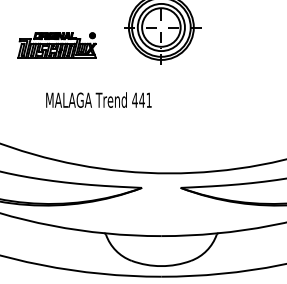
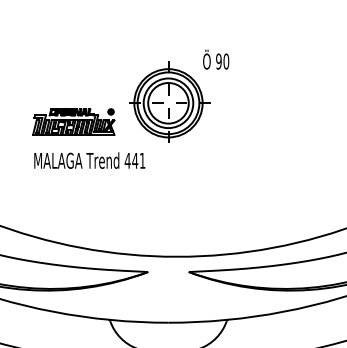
part: (56, 44) -> (73, 121), moved
text: (98, 99) -> (89, 160), moved

